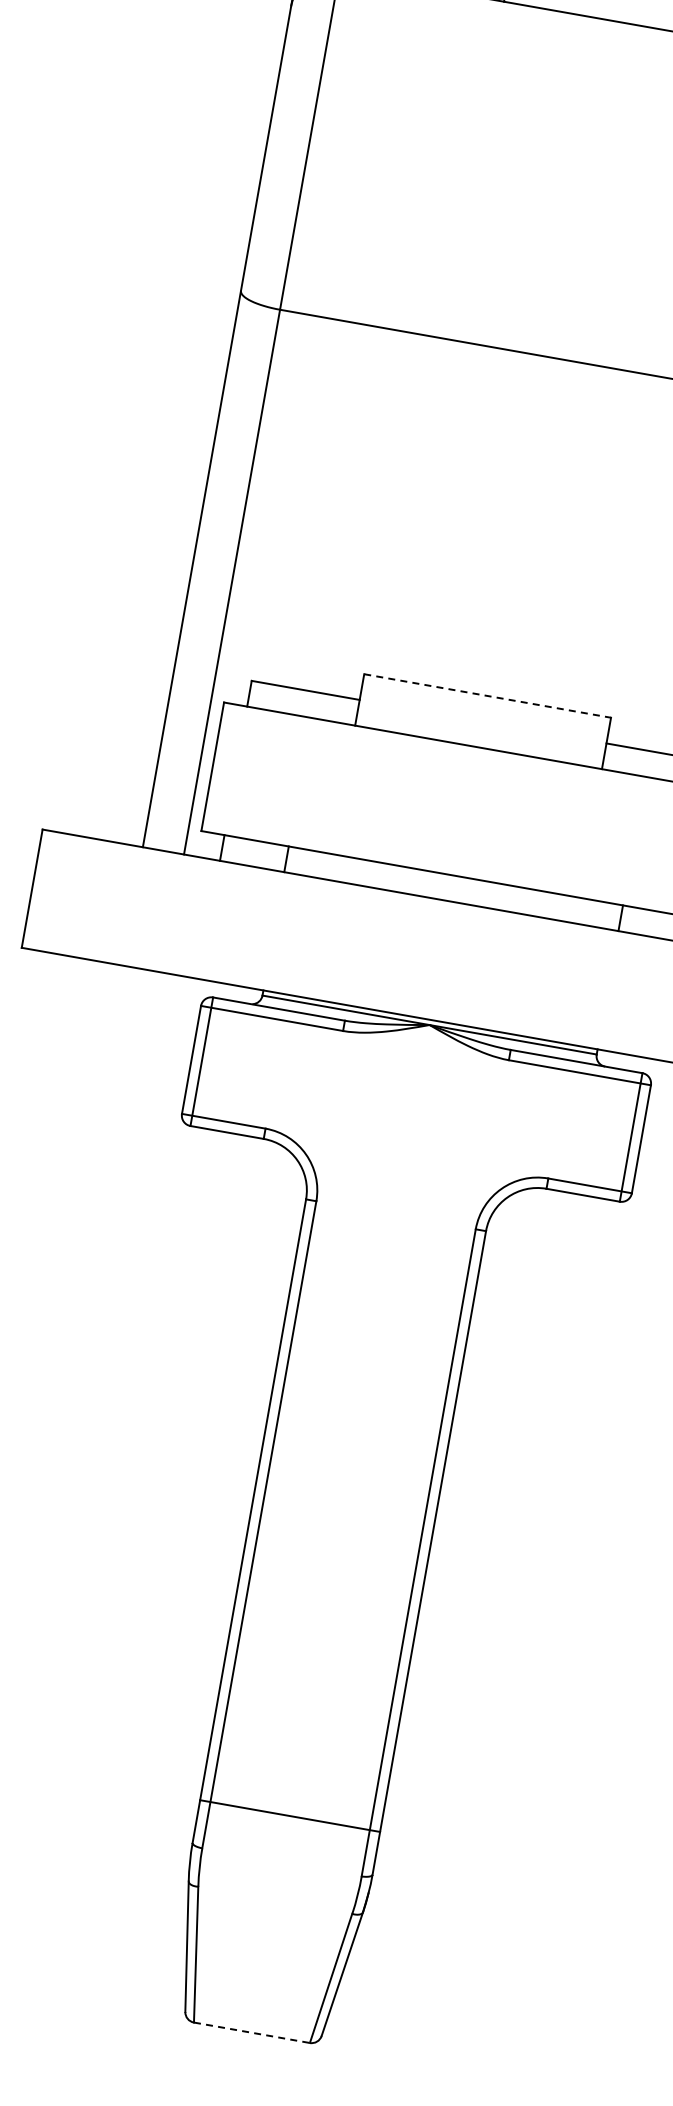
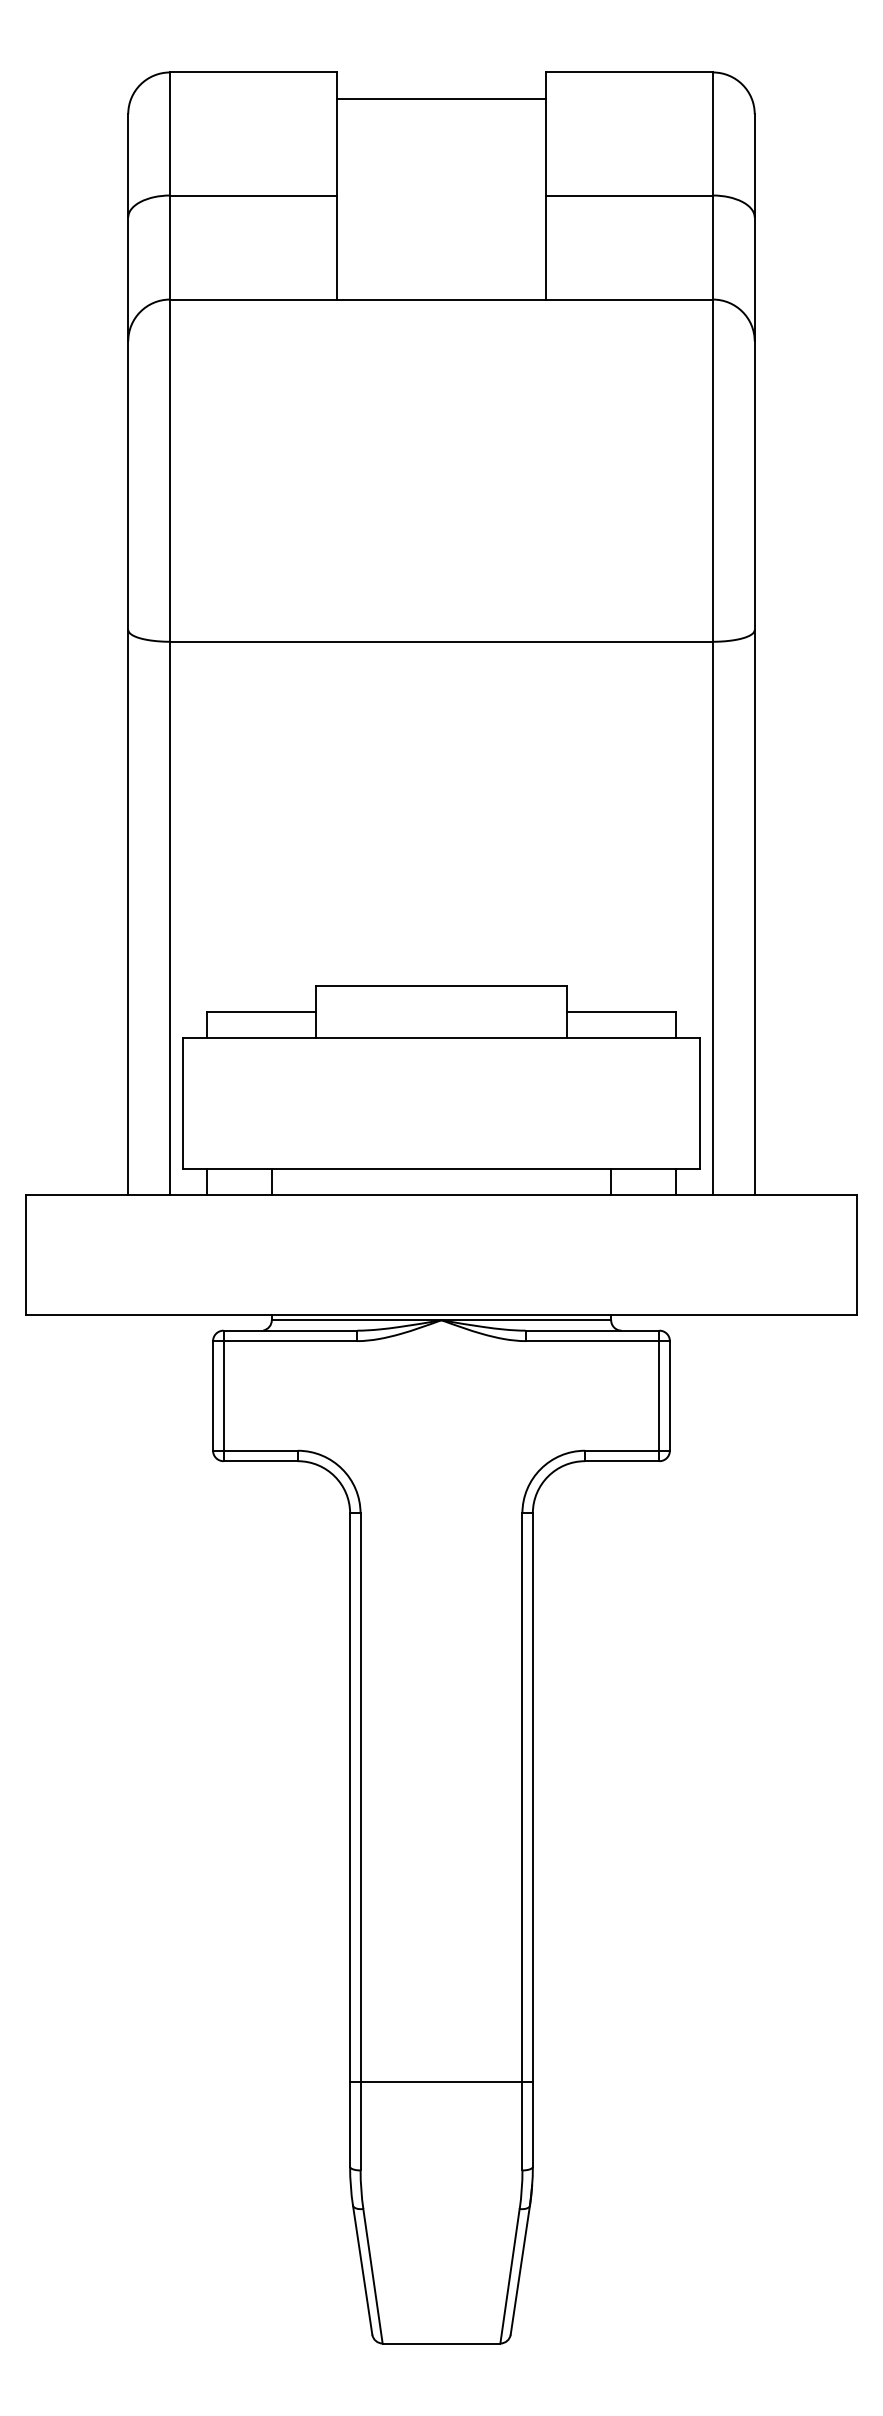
line: (487, 696) -> (441, 986), dashed -> solid
line: (290, 1816) -> (441, 2082), moved
line: (251, 2032) -> (441, 2343), dashed -> solid

